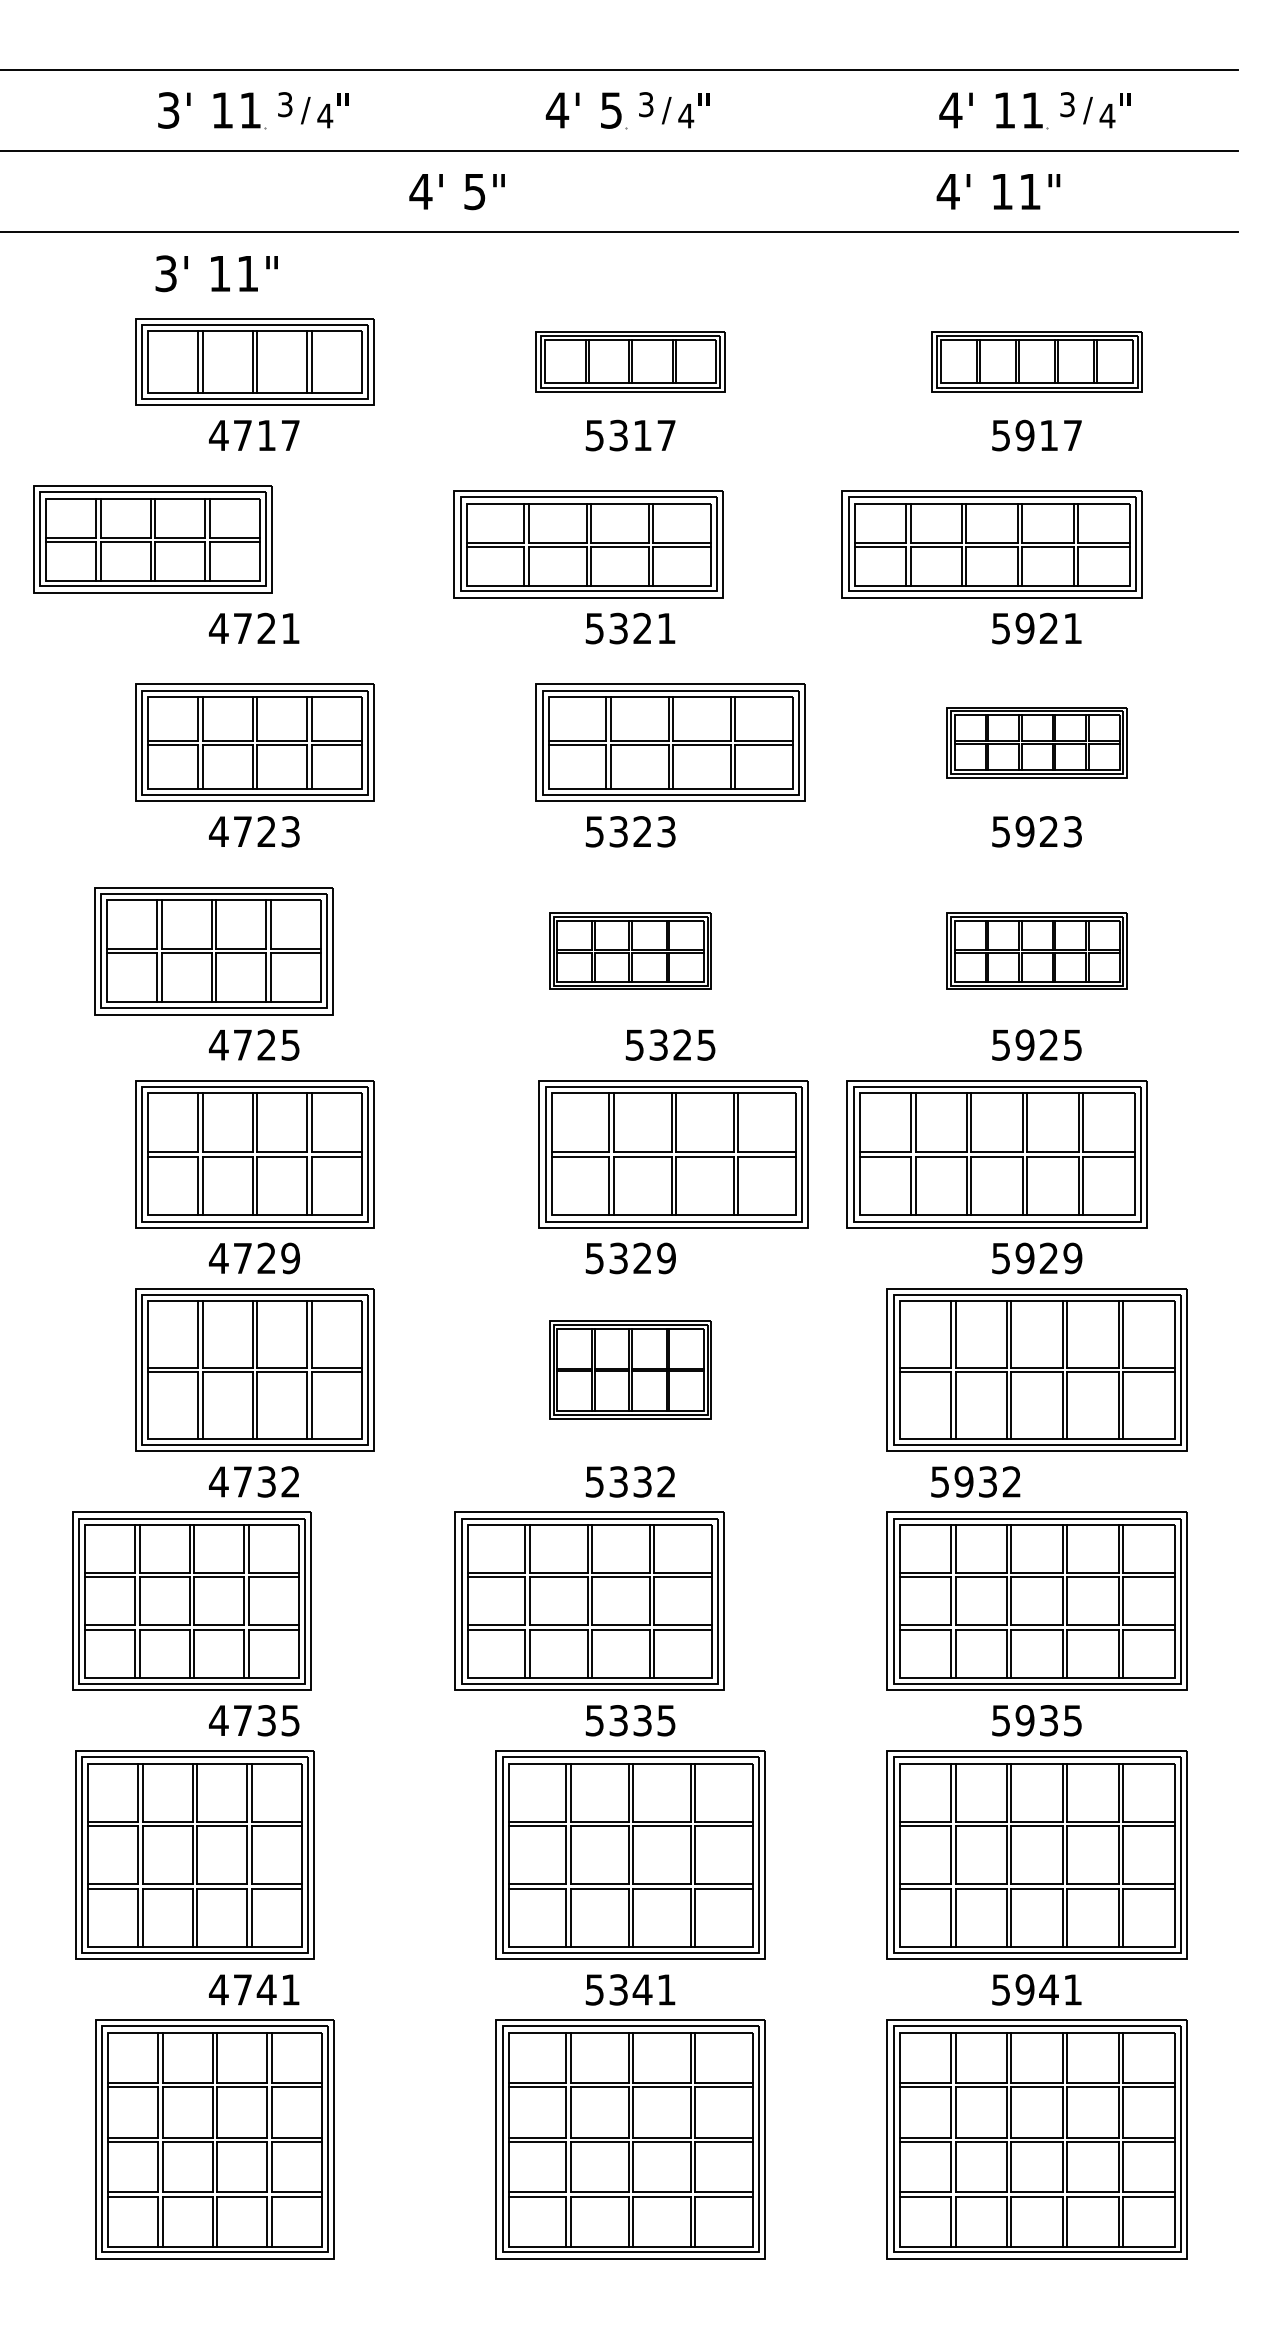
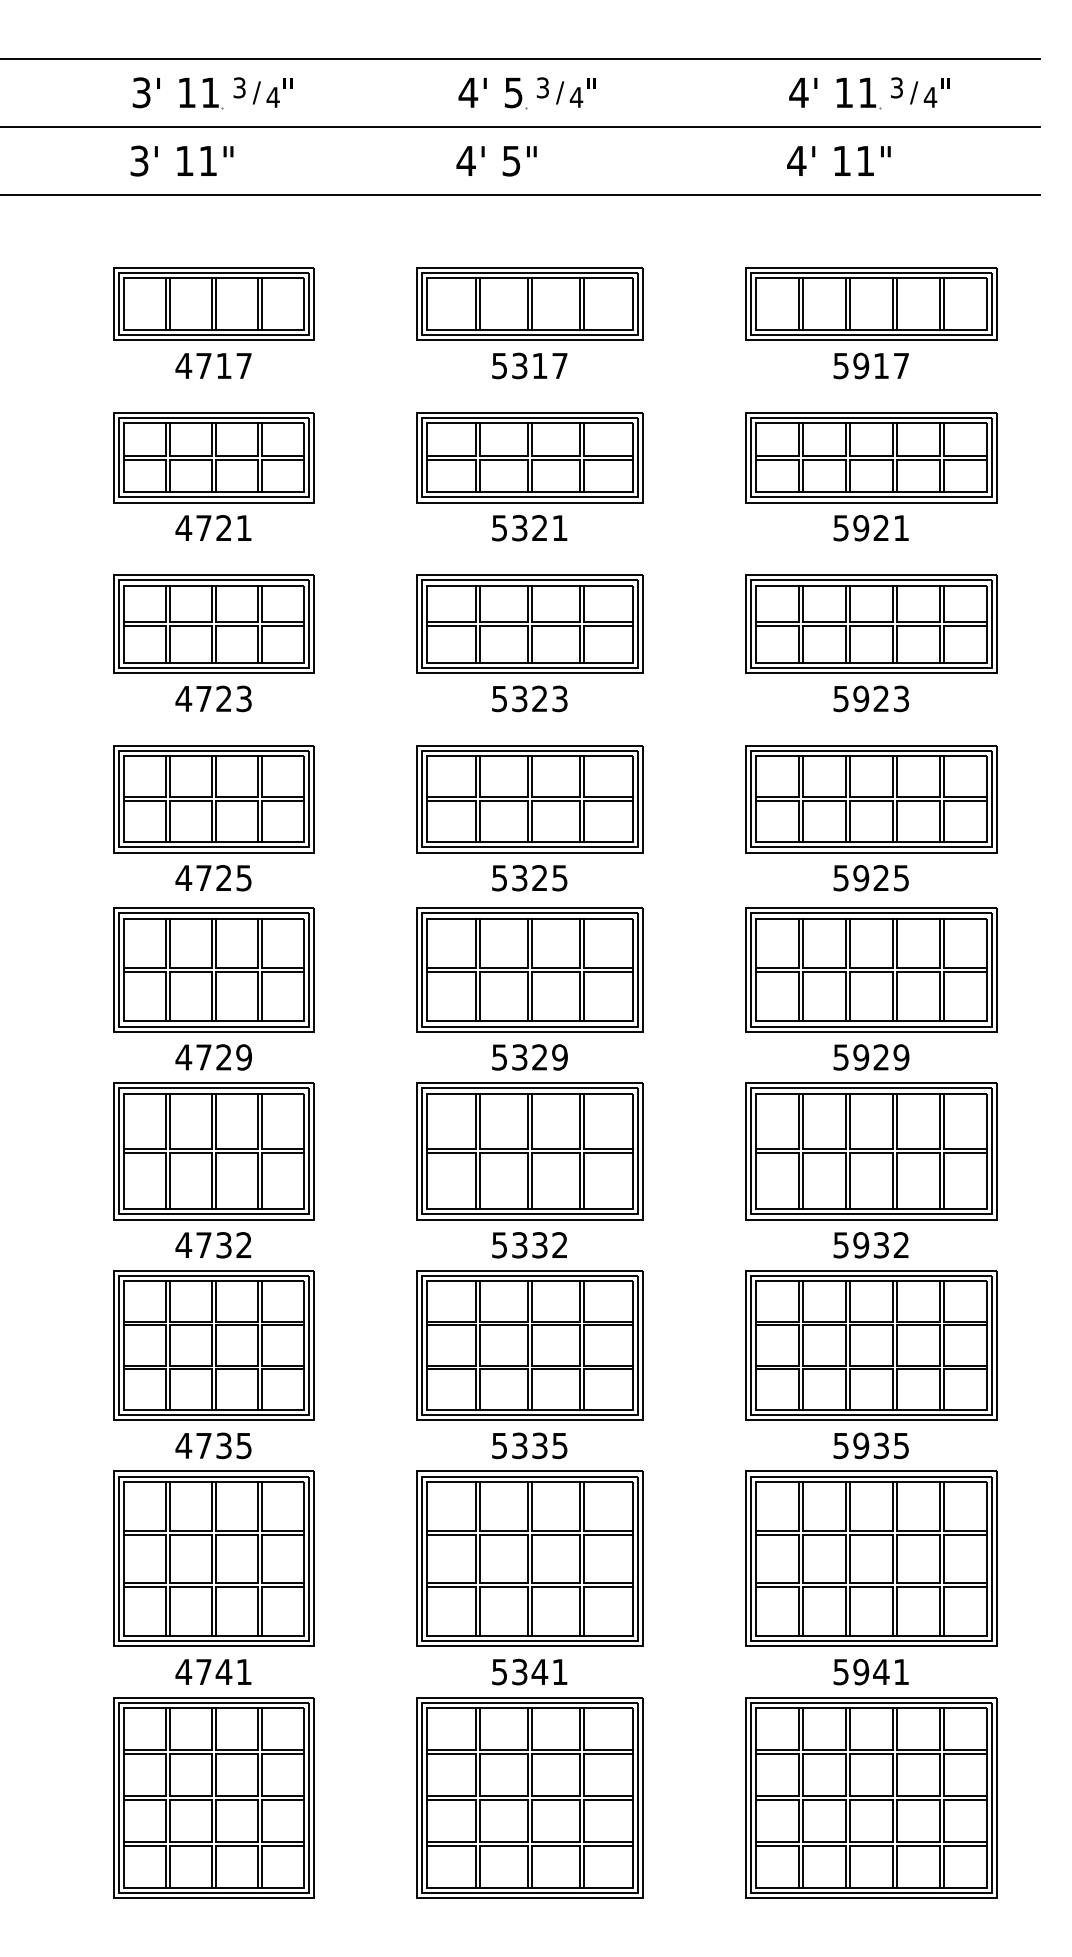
text: (456, 192) -> (496, 161), moved
text: (216, 273) -> (181, 160), moved
part: (630, 361) -> (529, 303), size x1.43
part: (1036, 361) -> (870, 303), size x1.43
part: (152, 539) -> (213, 457), moved
part: (588, 544) -> (529, 457), moved
part: (991, 544) -> (870, 457), moved
part: (670, 742) -> (529, 623), moved
part: (1036, 742) -> (870, 623), size x1.67
part: (213, 951) -> (213, 799), moved
part: (630, 951) -> (529, 799), size x1.67
part: (1036, 951) -> (870, 799), size x1.67
text: (670, 1044) -> (529, 877), moved
part: (673, 1154) -> (529, 970), moved
part: (996, 1154) -> (870, 970), moved
part: (630, 1369) -> (529, 1150), size x1.67
text: (975, 1481) -> (870, 1244), moved
part: (191, 1600) -> (213, 1344), moved
part: (589, 1600) -> (529, 1344), moved
part: (194, 1854) -> (213, 1558), moved
part: (214, 2139) -> (213, 1797), moved

